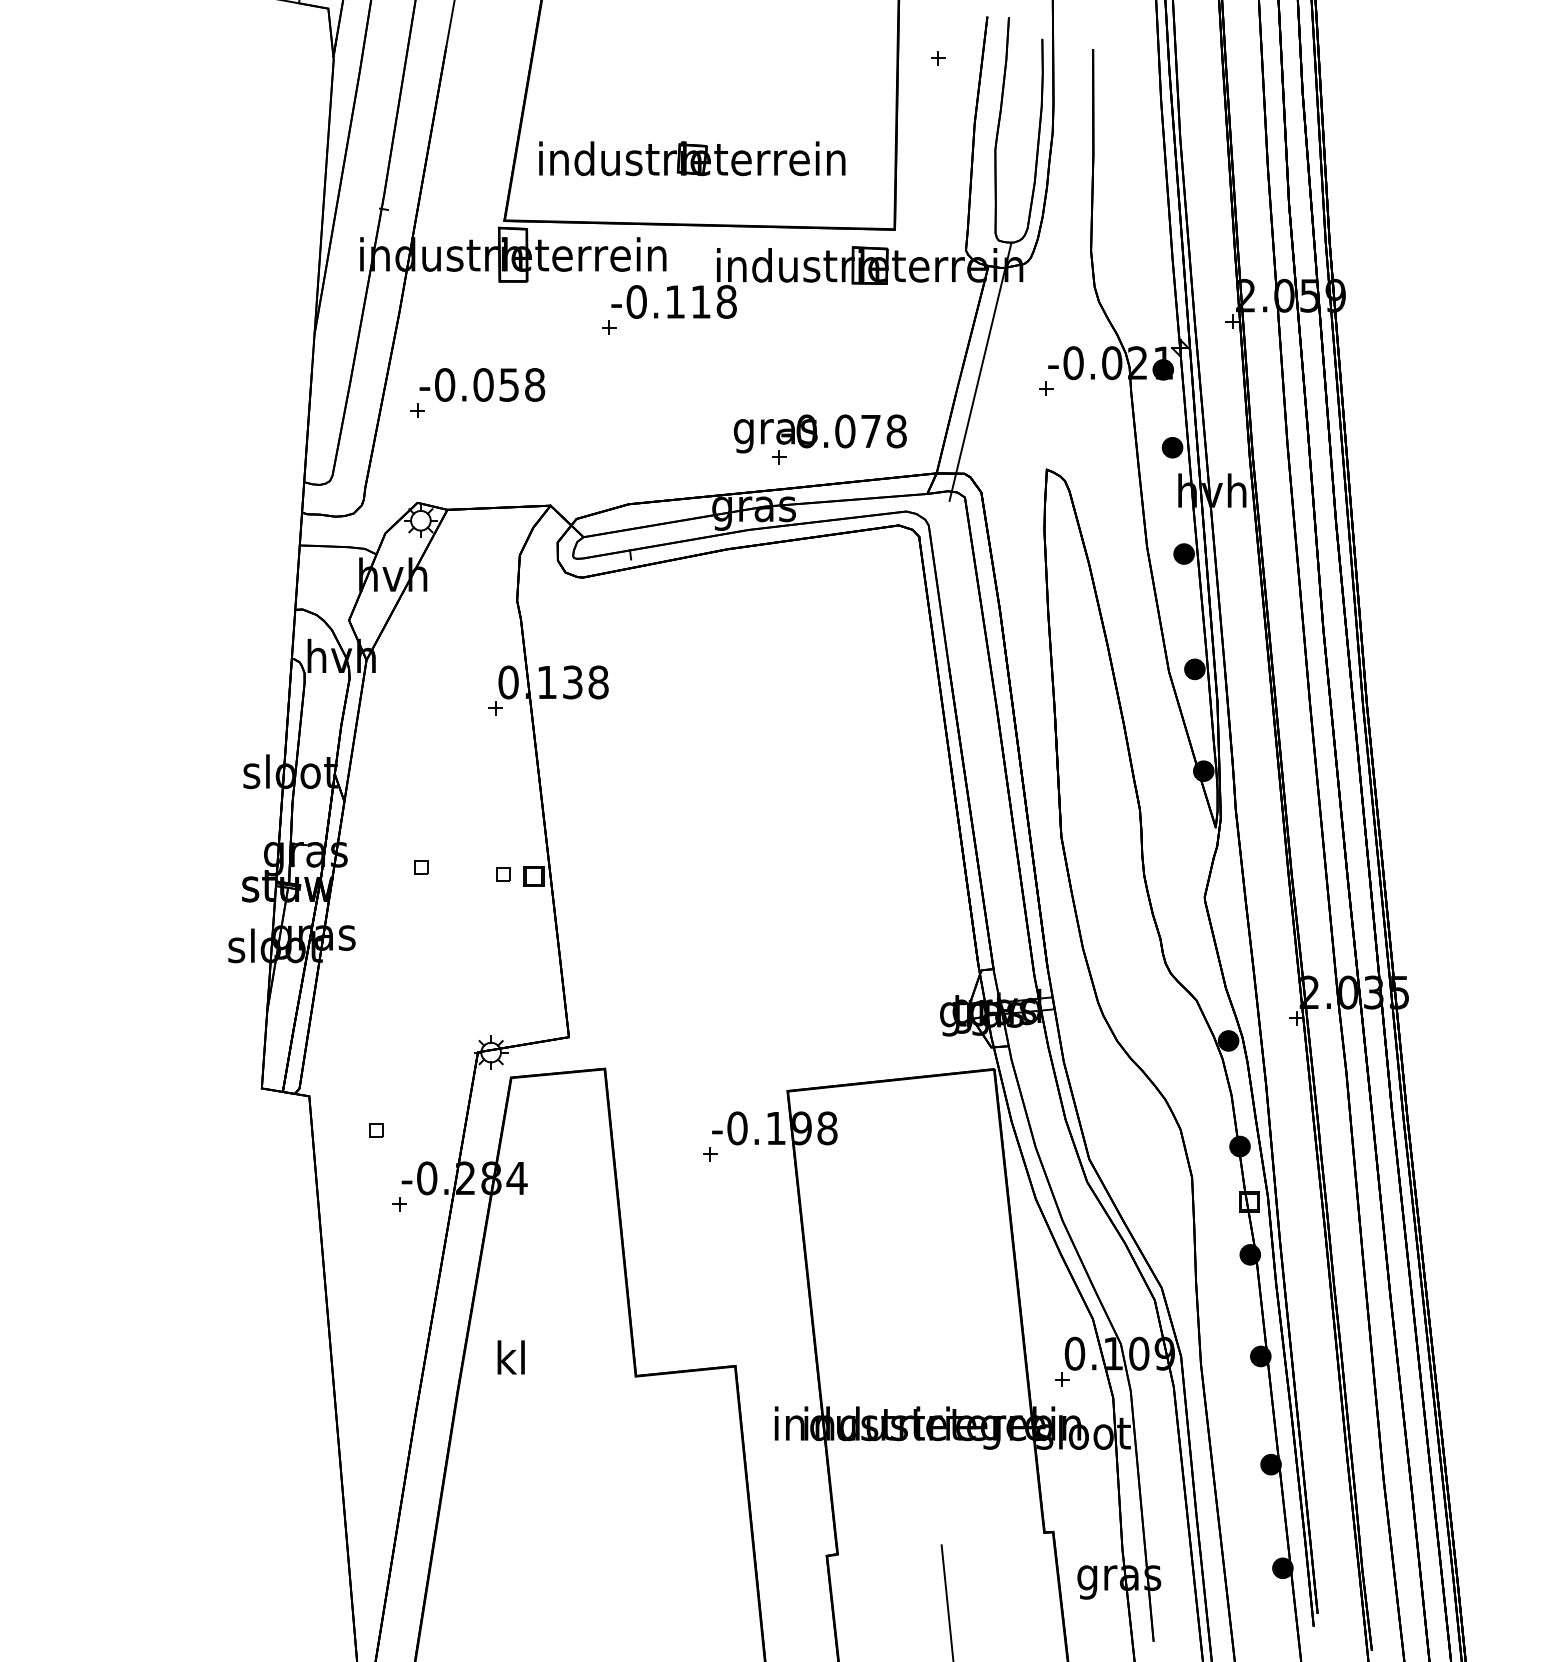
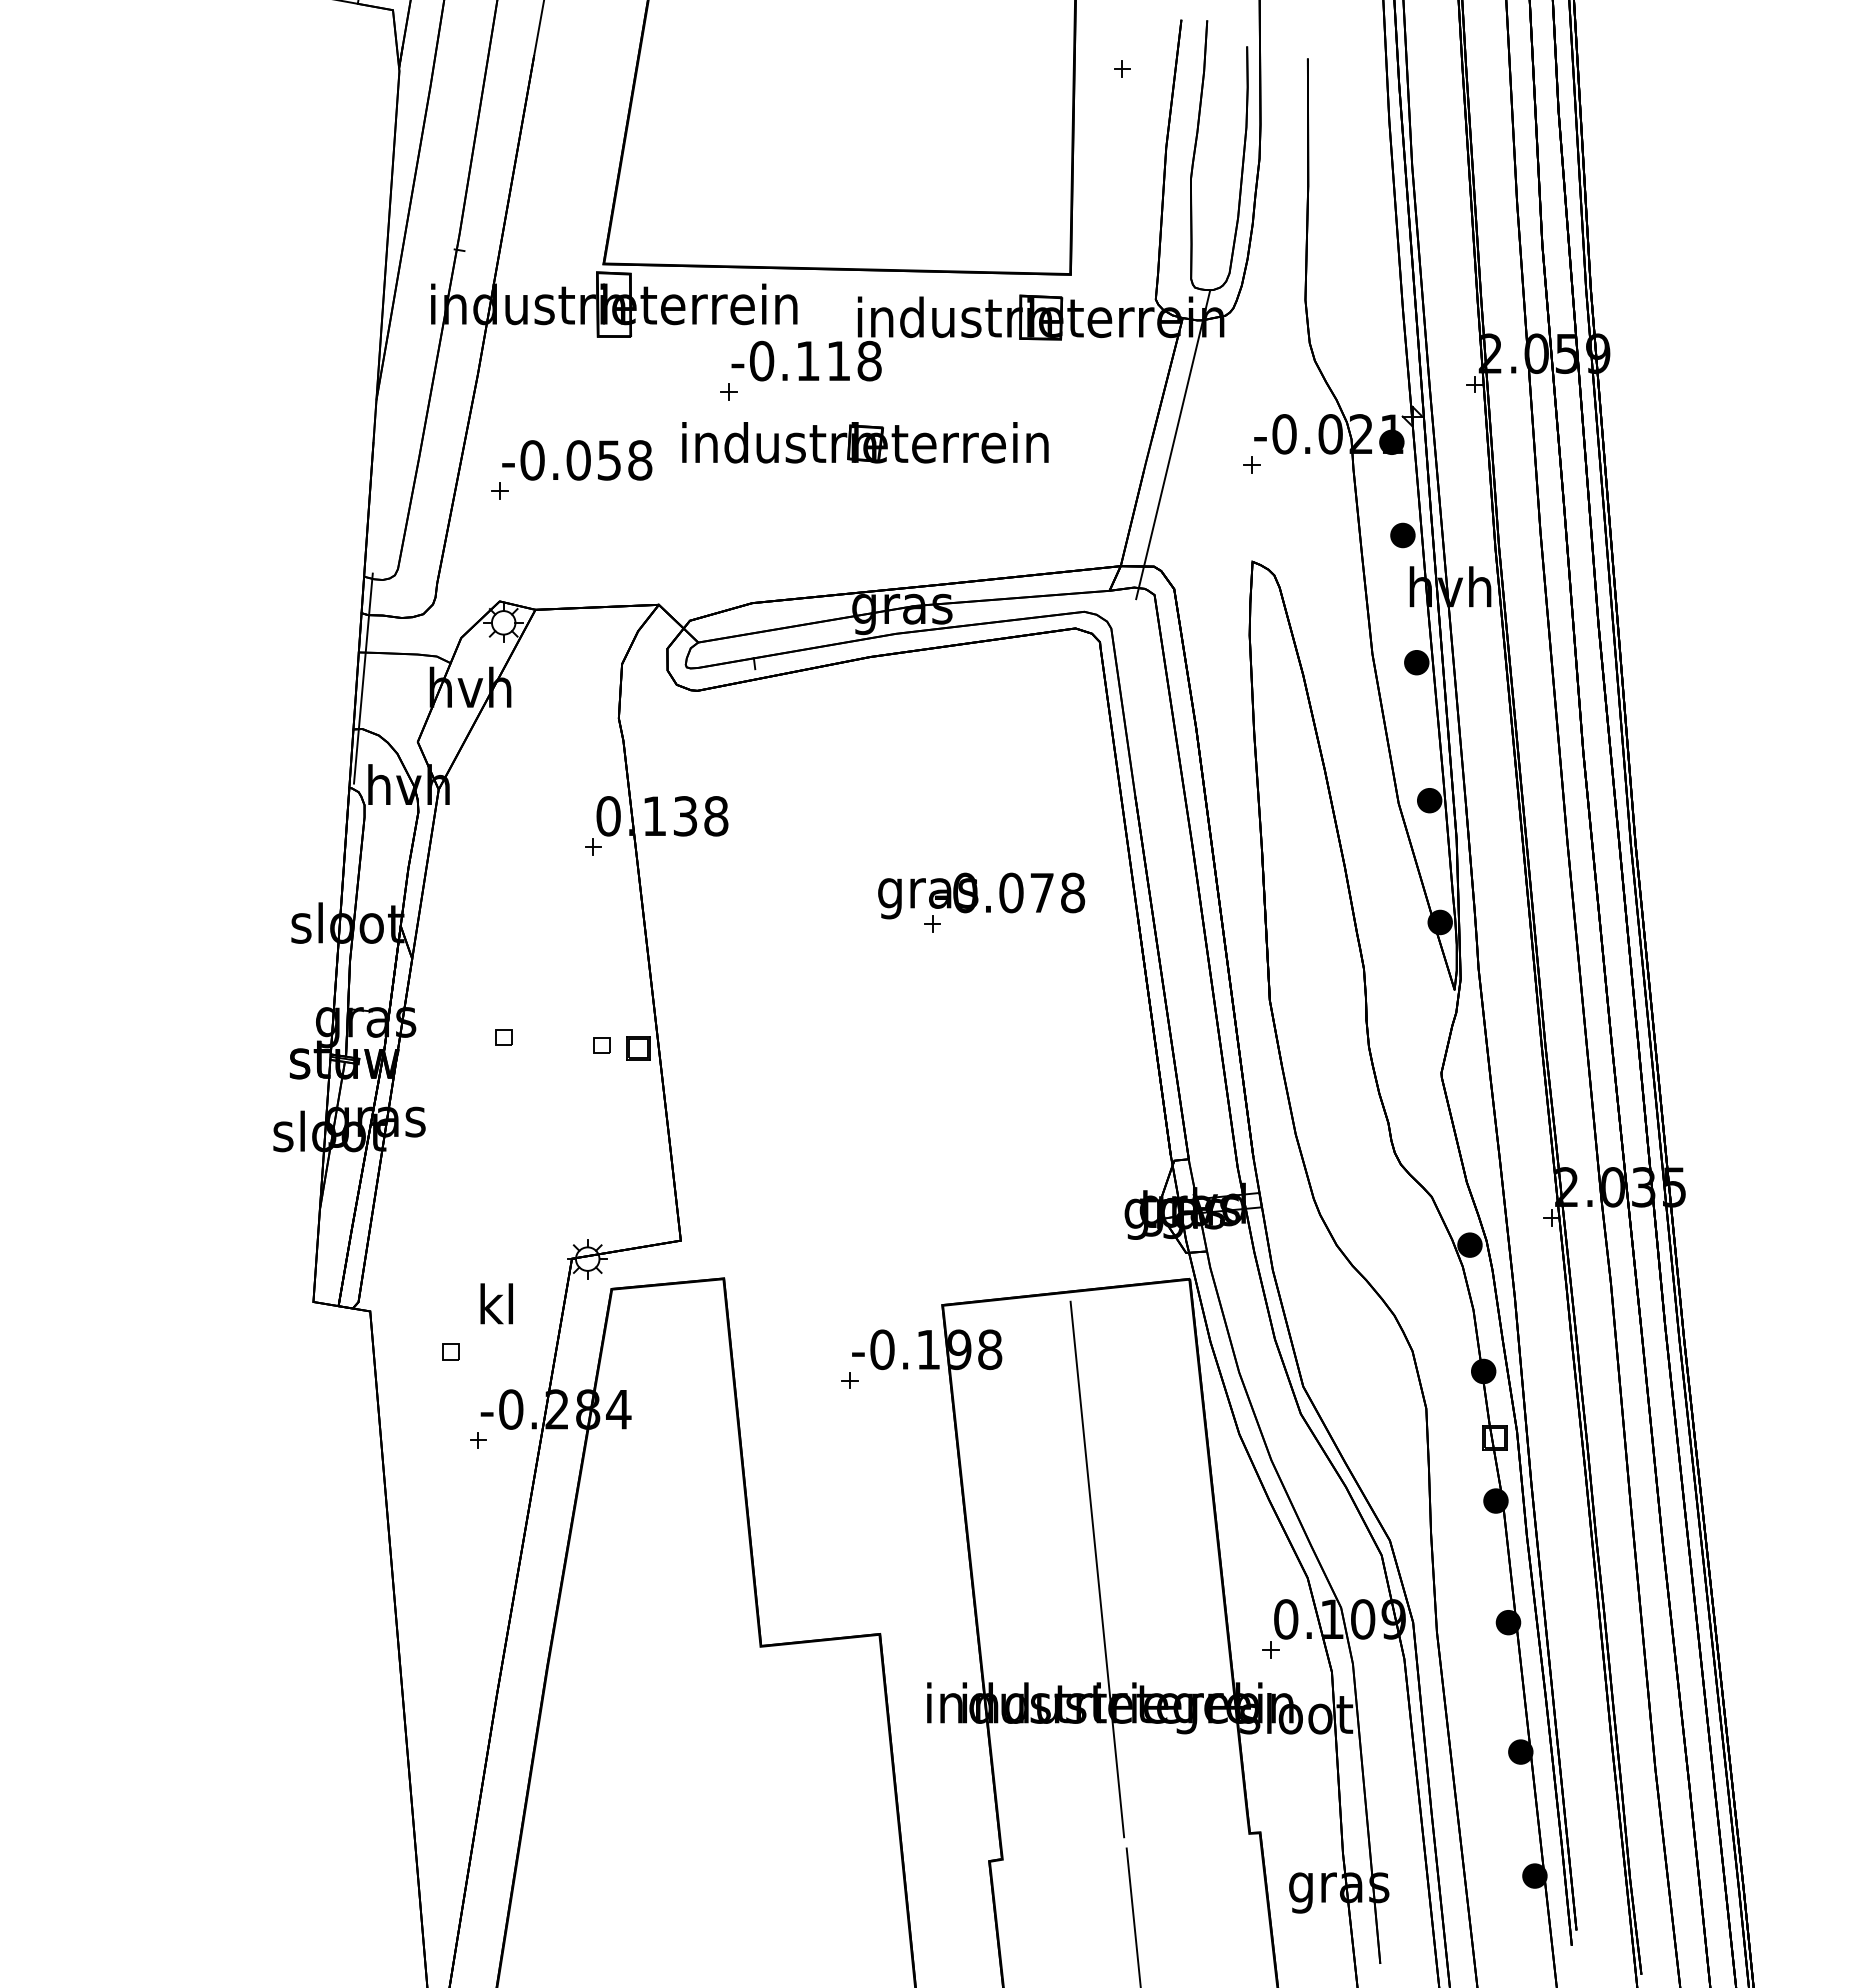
part: (692, 158) -> (865, 442), moved
part: (820, 439) -> (981, 902), moved
line: (303, 567) -> (363, 678), added
line: (917, 1312) -> (1097, 1569), added
text: (510, 1357) -> (496, 1303), moved

